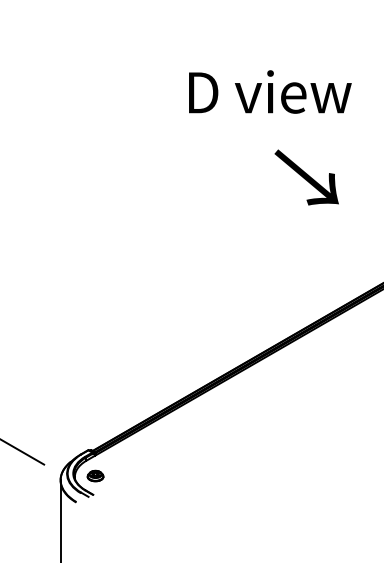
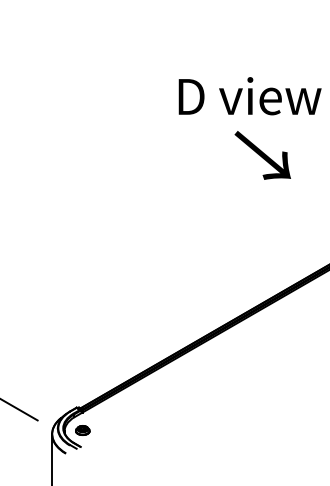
text: (270, 91) -> (250, 95), moved
text: (306, 177) -> (262, 155), moved

